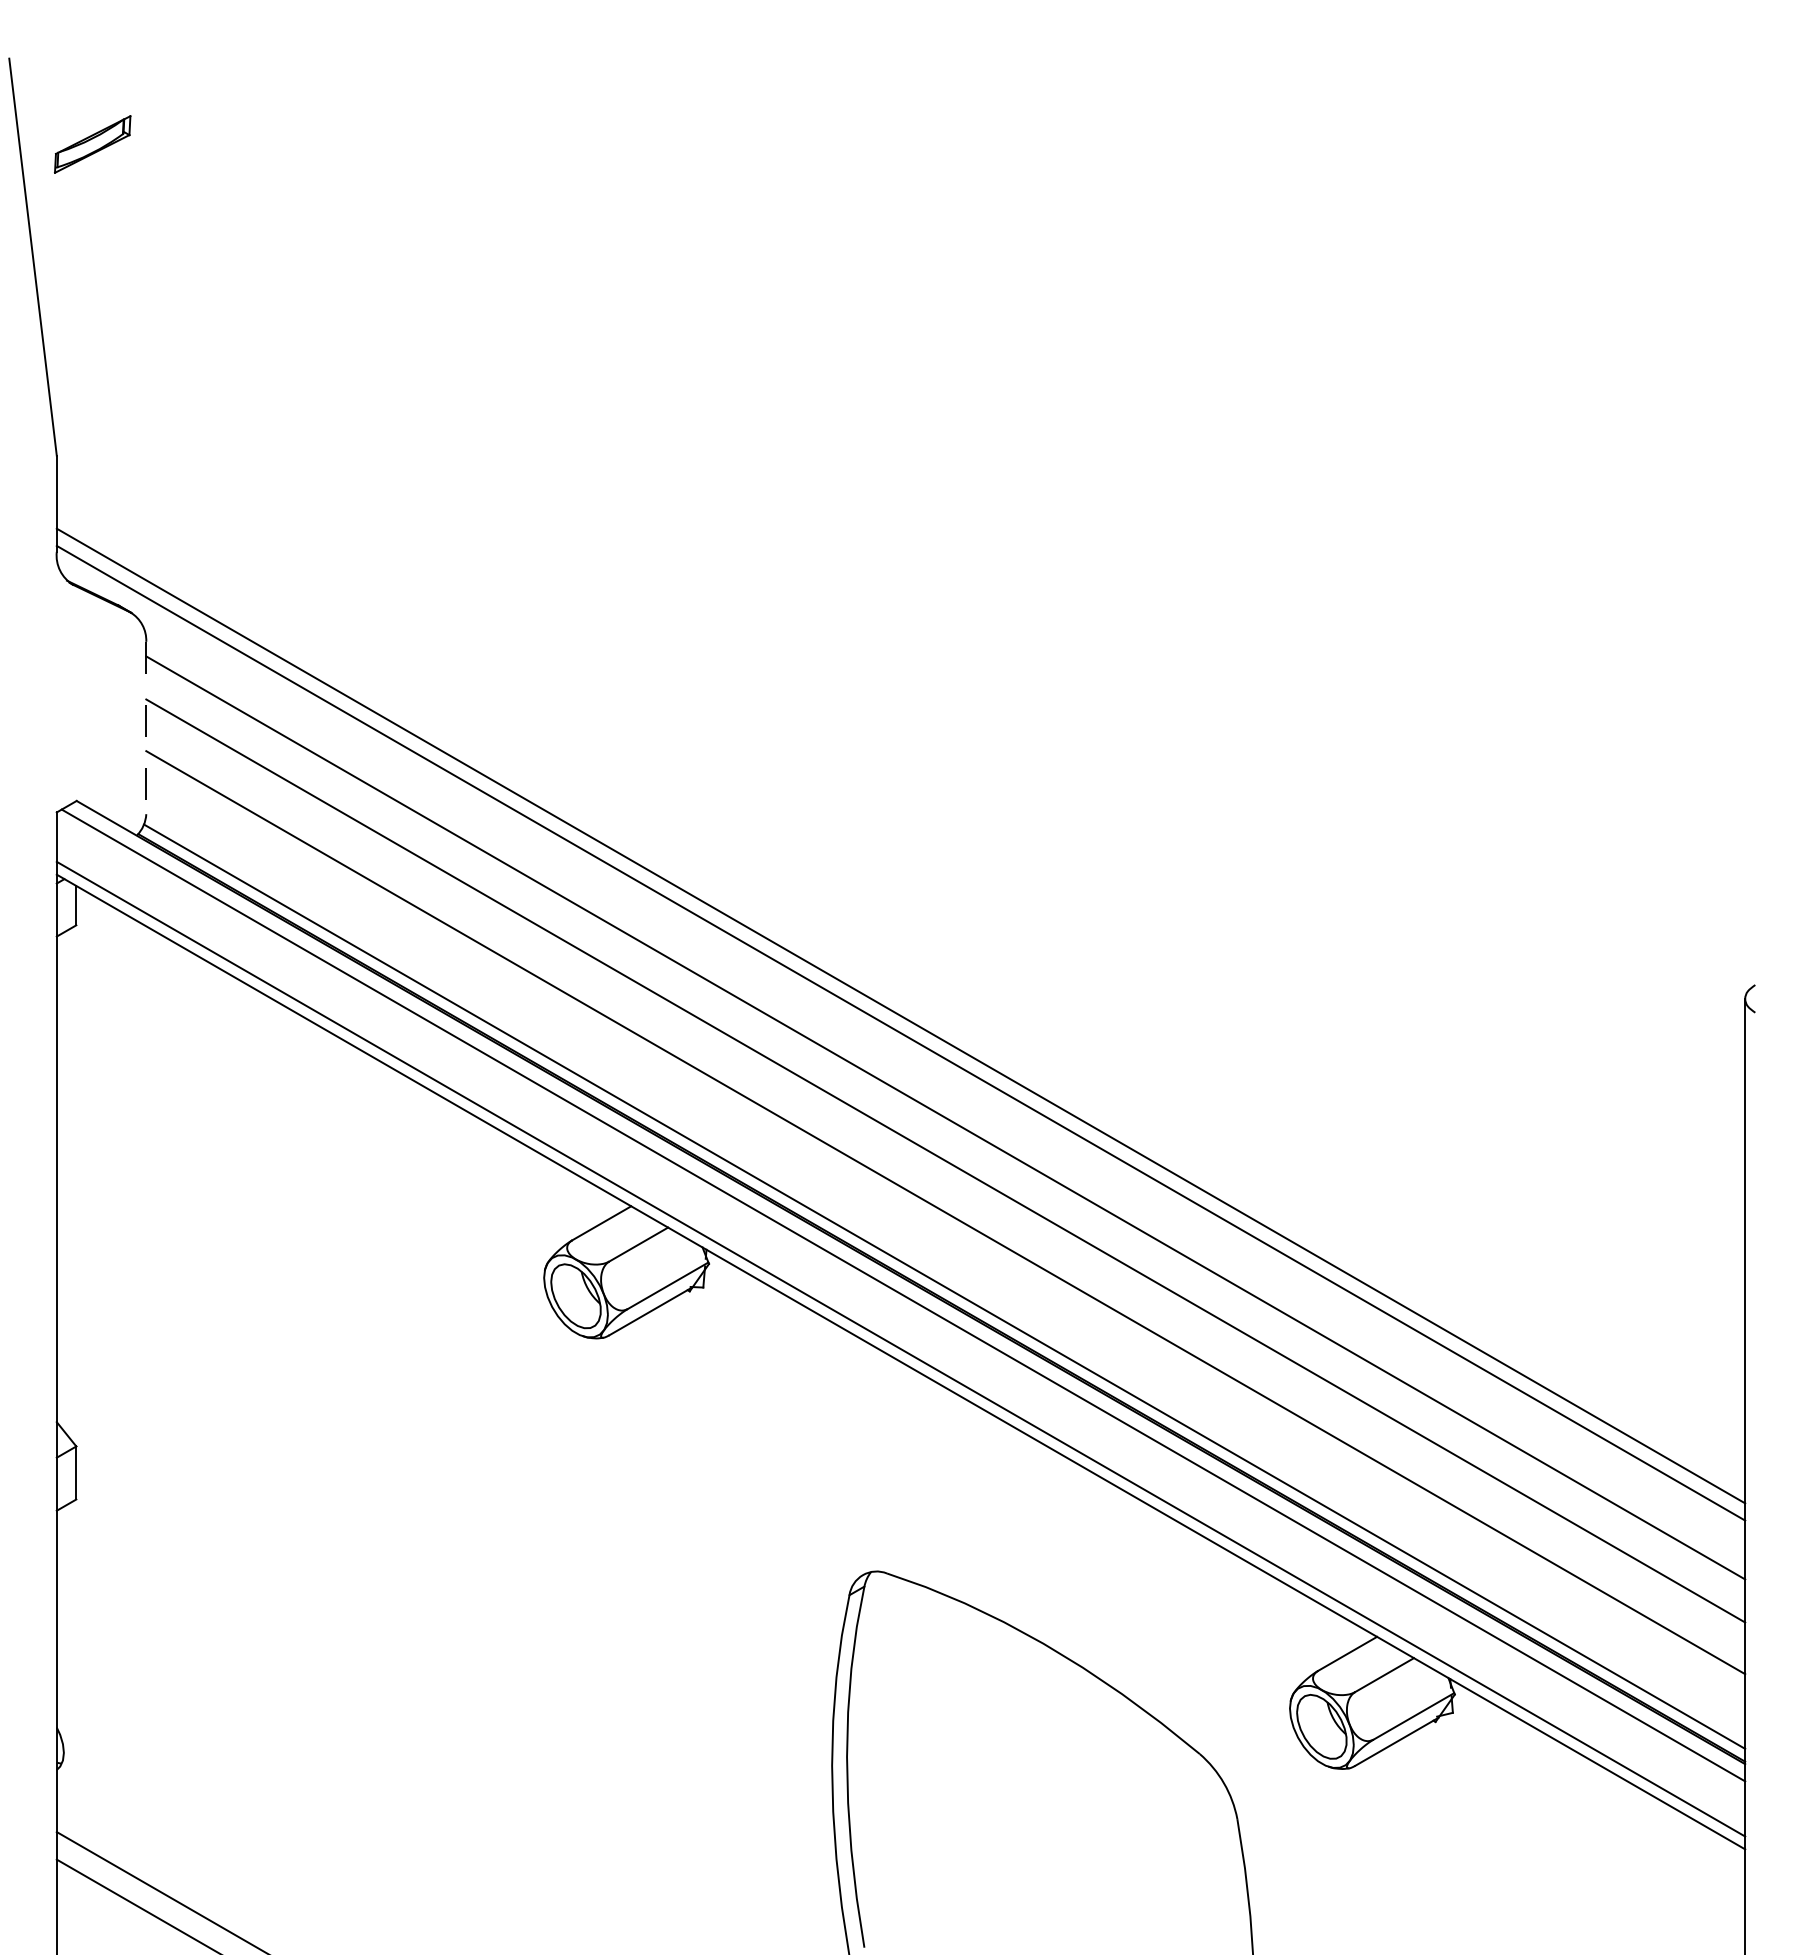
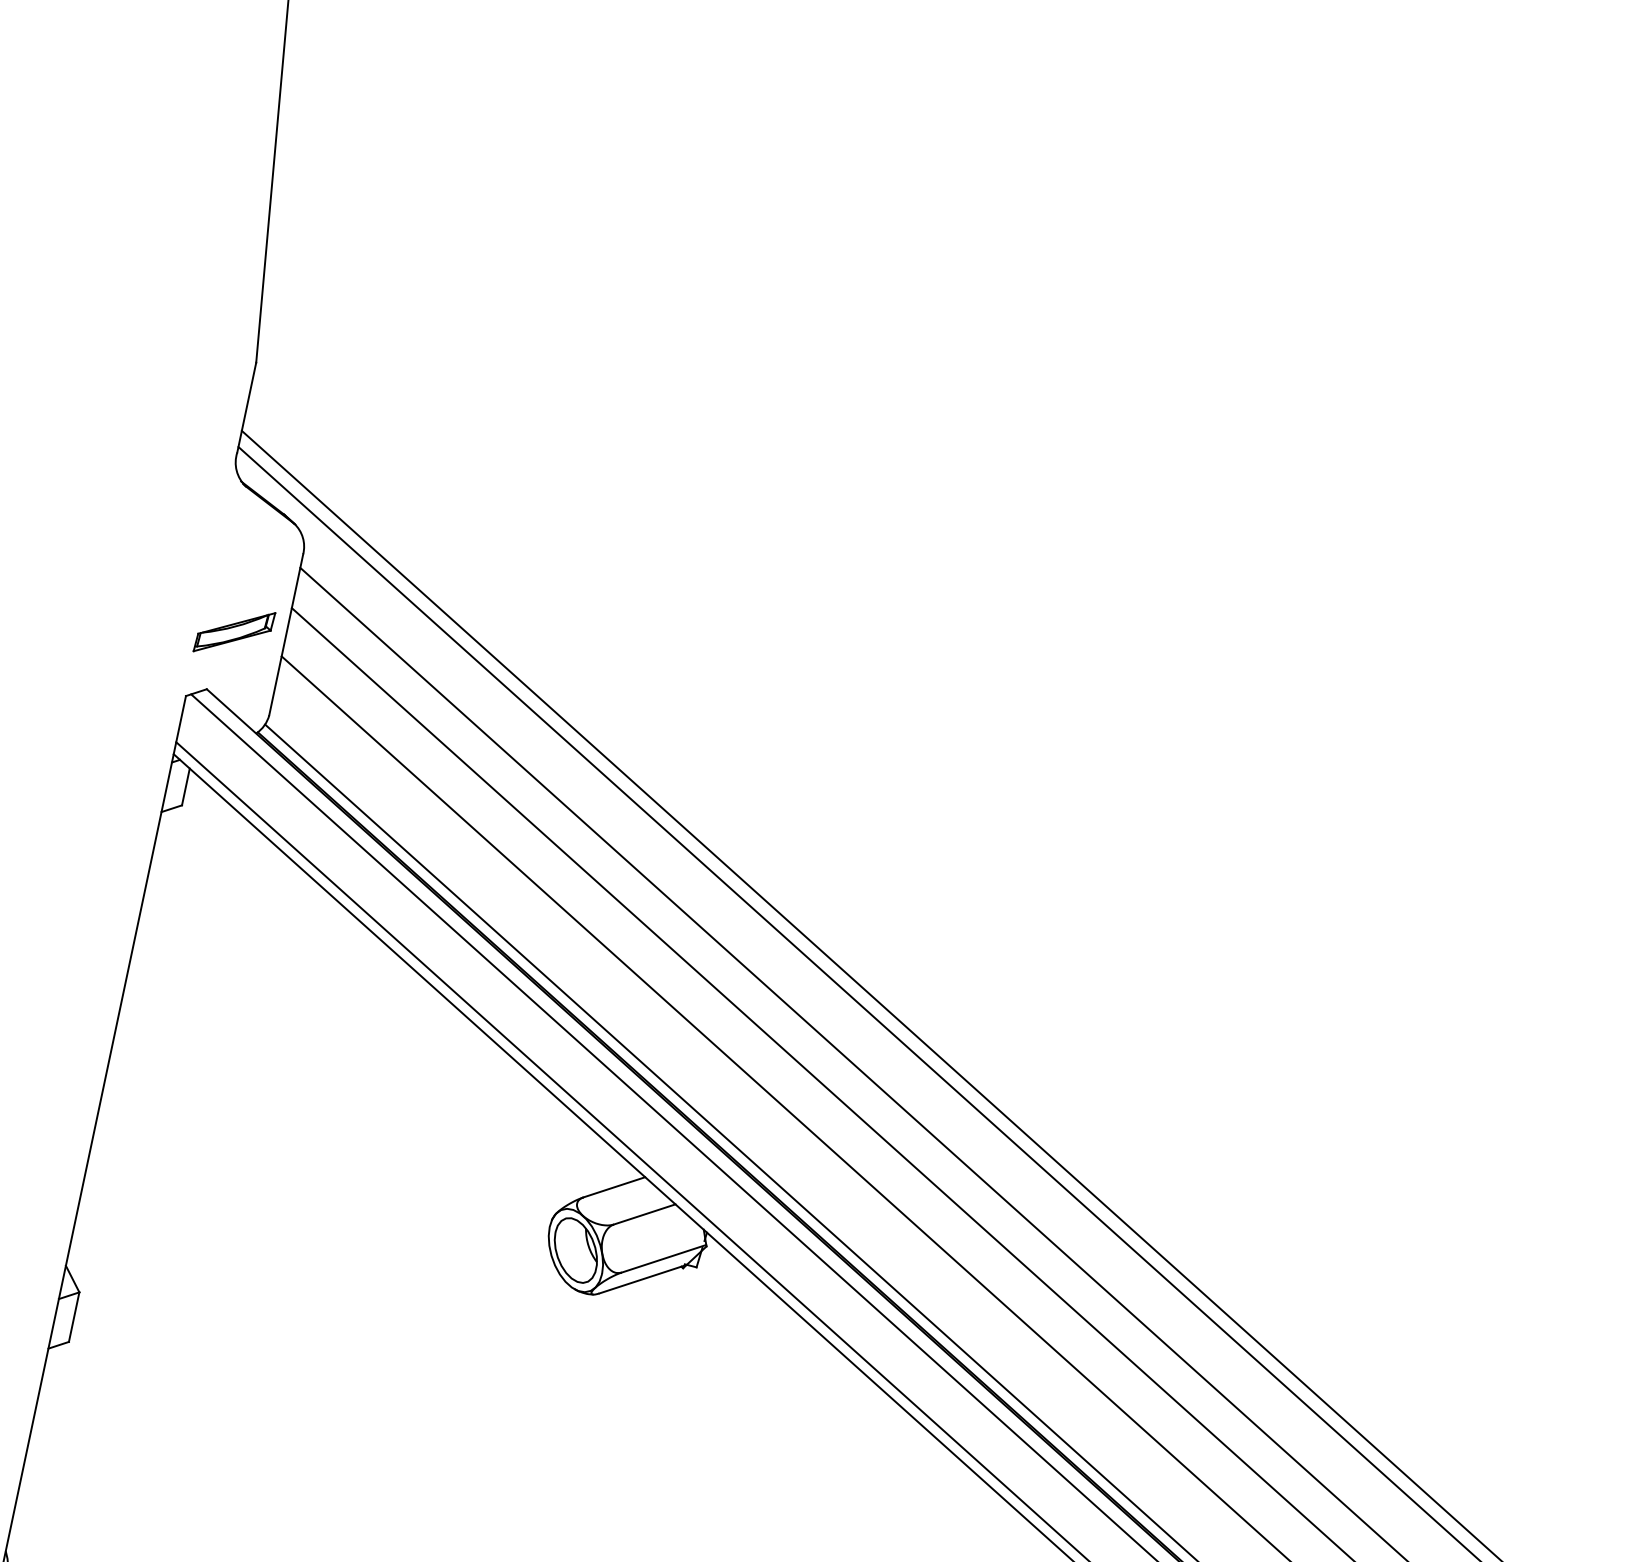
part: (92, 144) -> (234, 632), moved
line: (146, 728) -> (286, 635), dashed -> solid

